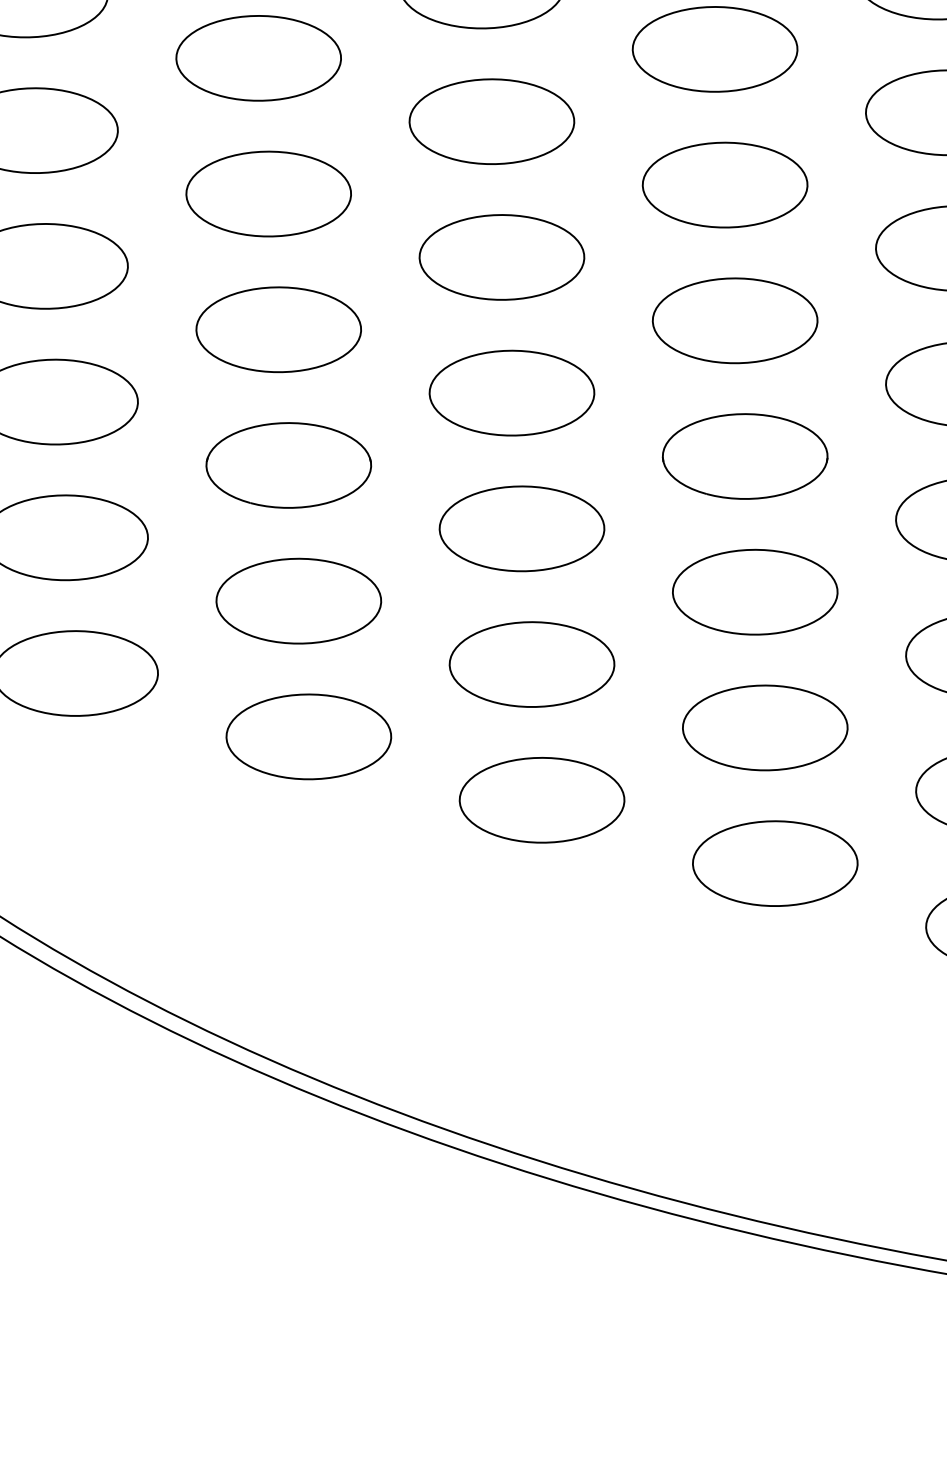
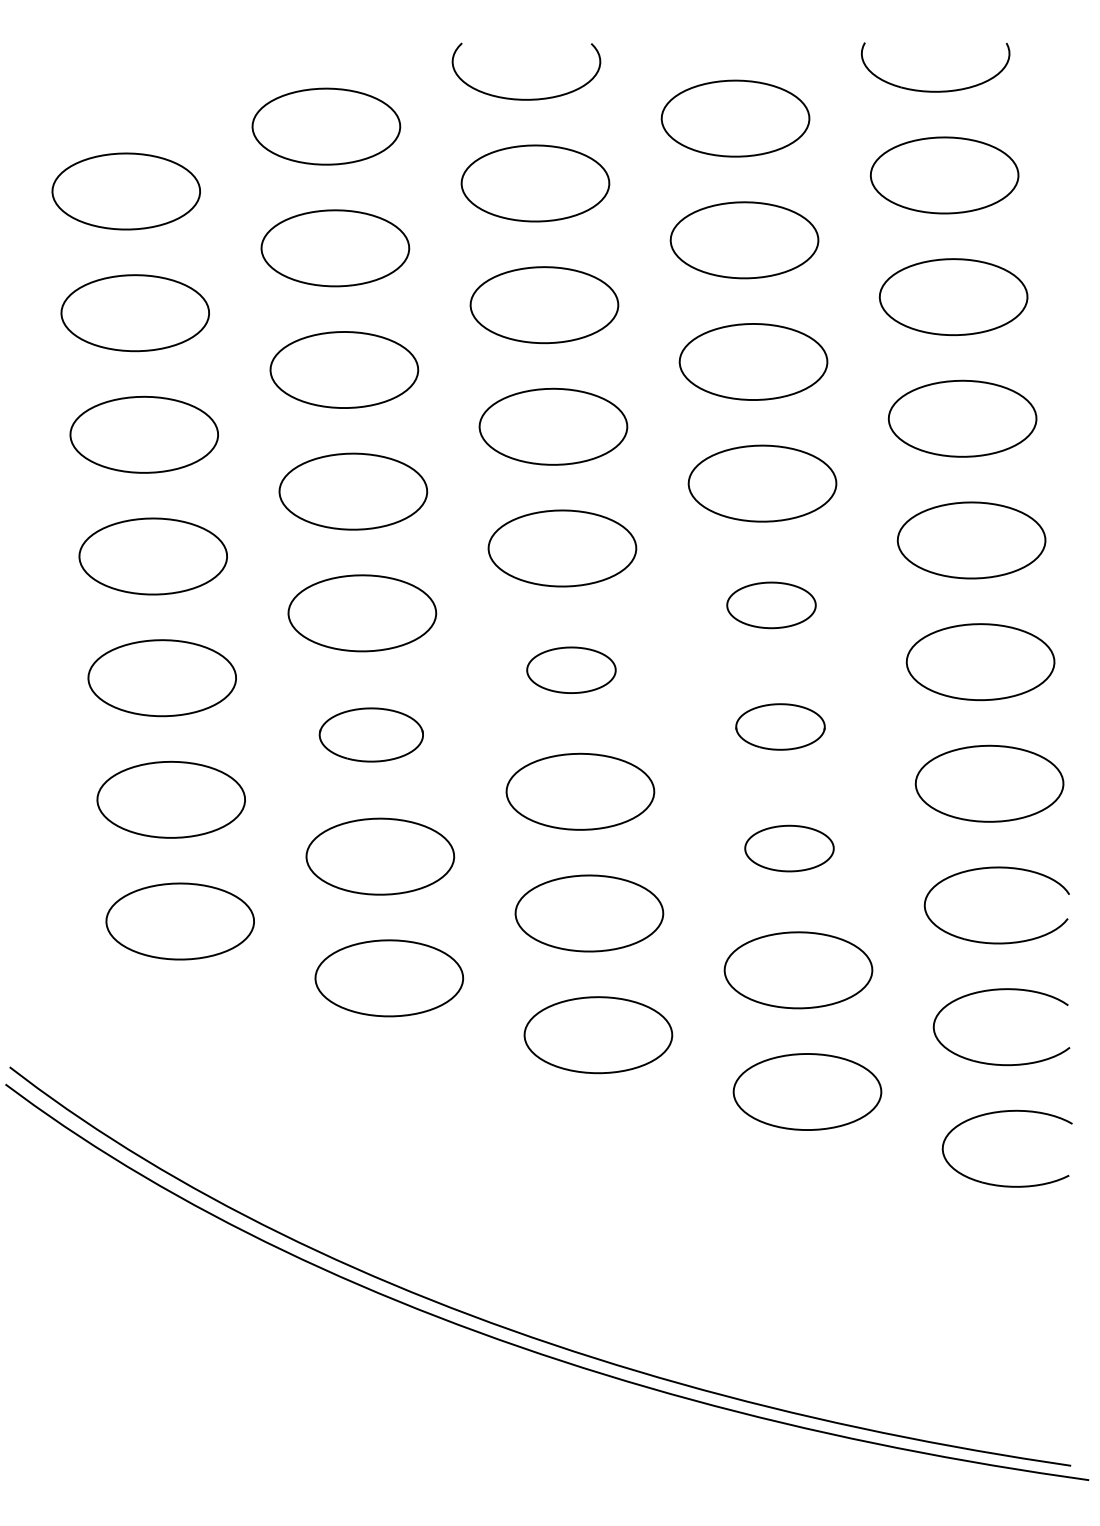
part: (735, 321) -> (771, 605), size x0.6
part: (512, 393) -> (571, 670), size x0.6
part: (745, 455) -> (780, 726), size x0.6
part: (288, 464) -> (371, 734), size x0.7
part: (755, 592) -> (789, 848), size x0.6

